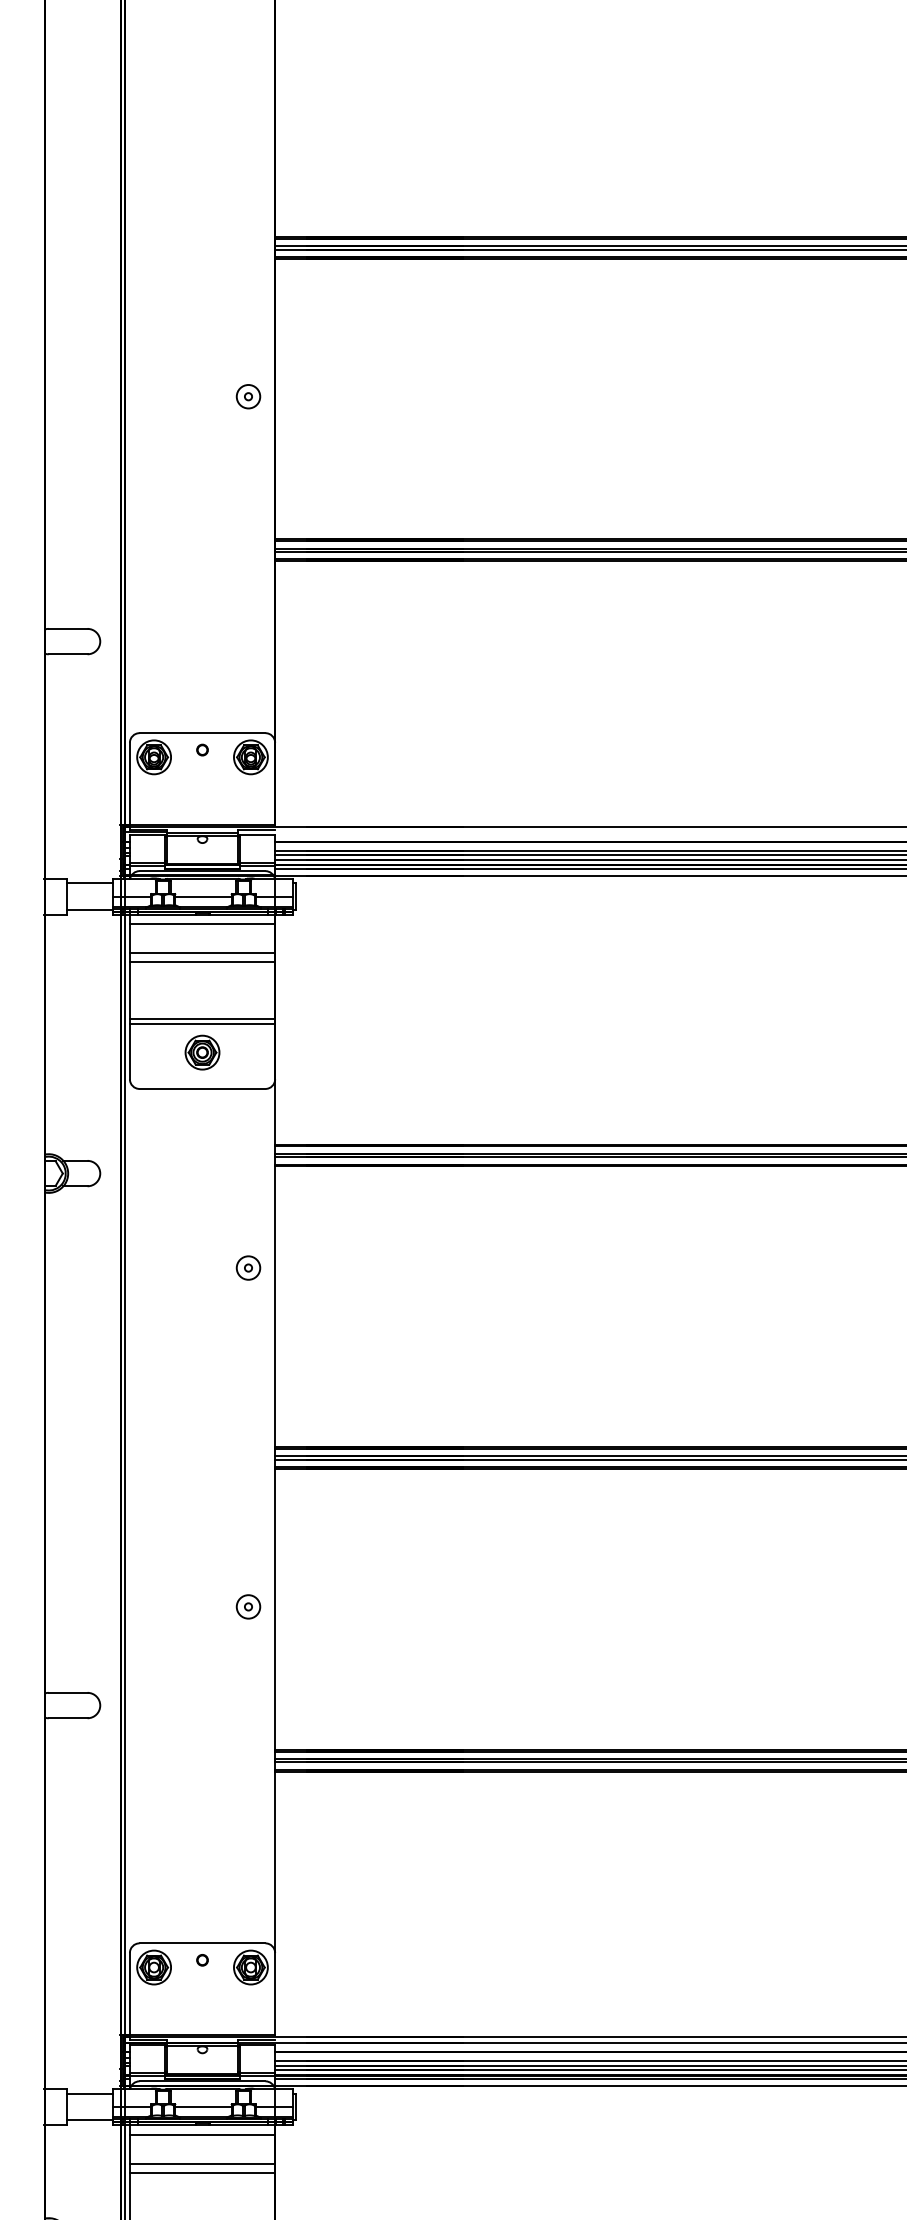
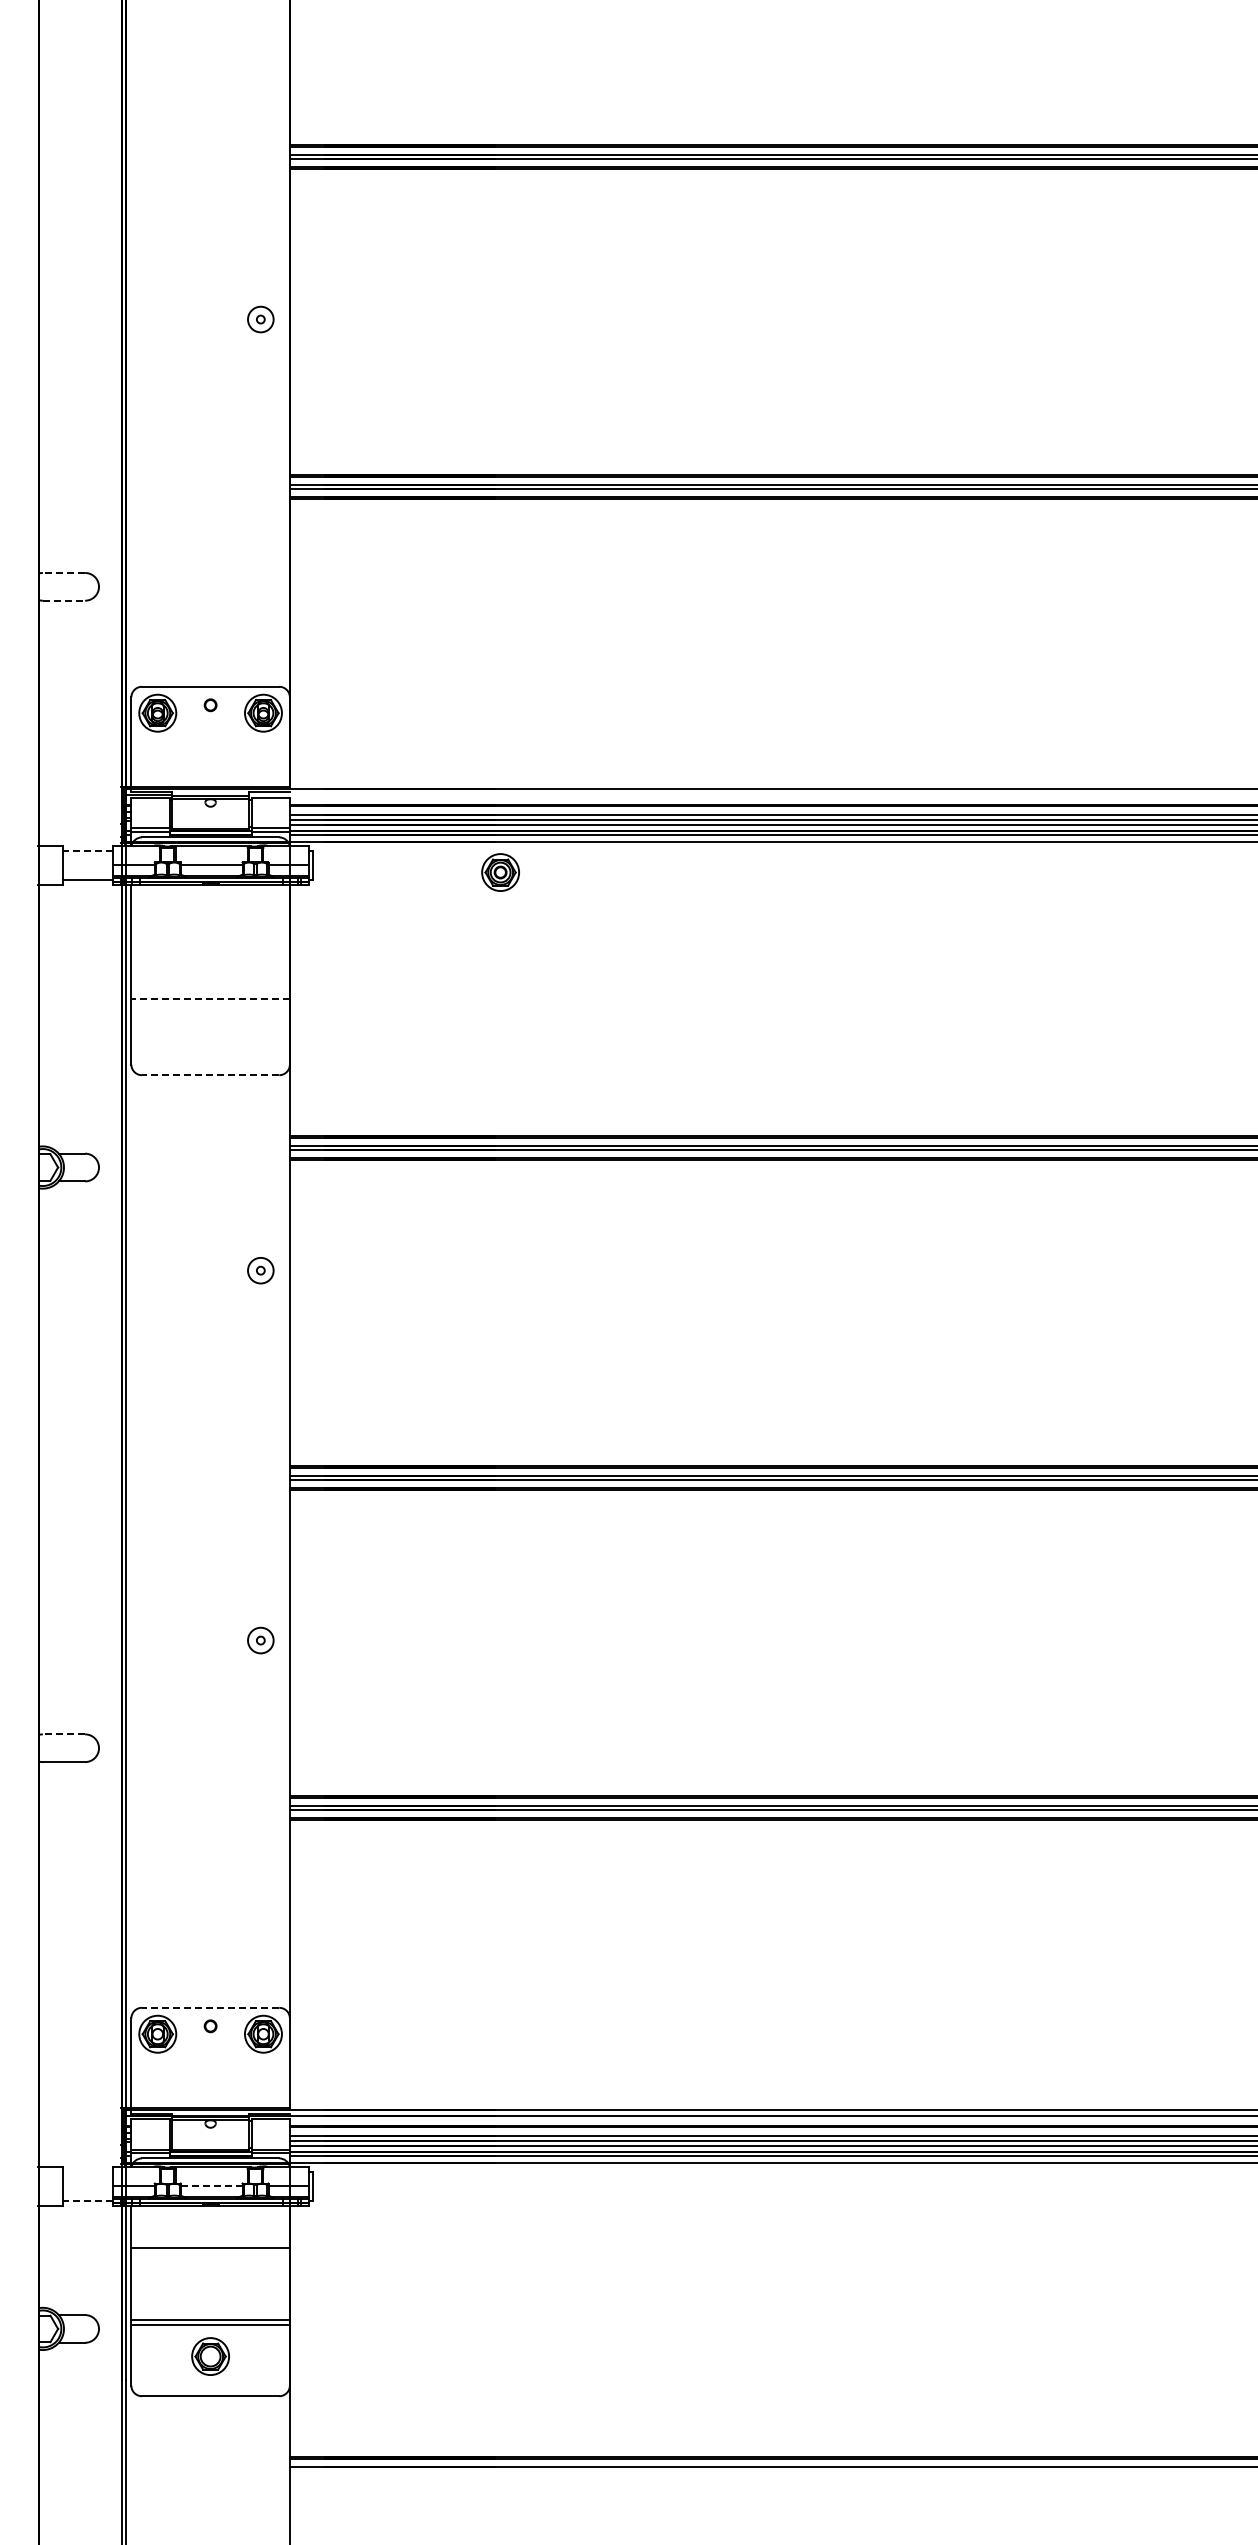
line: (67, 628) -> (63, 572), solid -> dashed
line: (68, 654) -> (64, 600), solid -> dashed
line: (89, 883) -> (87, 850), solid -> dashed
line: (202, 924) -> (210, 895), removed
line: (202, 953) -> (210, 927), removed
line: (202, 962) -> (210, 937), removed
line: (202, 1018) -> (210, 998), solid -> dashed
line: (202, 1023) -> (210, 1003), removed
part: (202, 1052) -> (500, 872), moved
line: (202, 1089) -> (210, 1075), solid -> dashed
line: (67, 1692) -> (63, 1734), solid -> dashed
line: (202, 1943) -> (210, 2007), solid -> dashed
line: (90, 2093) -> (88, 2171), removed
line: (203, 2107) -> (211, 2186), solid -> dashed
line: (89, 2119) -> (87, 2200), solid -> dashed
line: (202, 2134) -> (210, 2216), removed
line: (202, 2172) -> (210, 2258), removed

